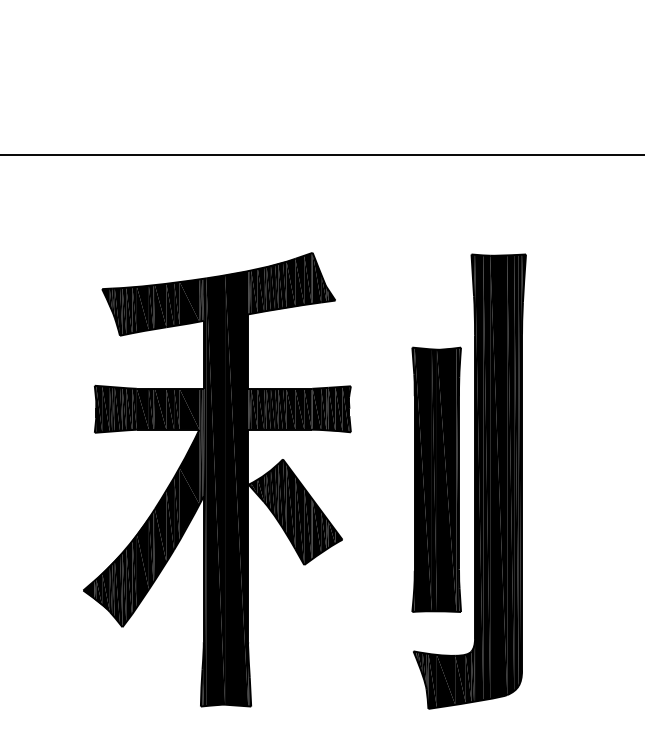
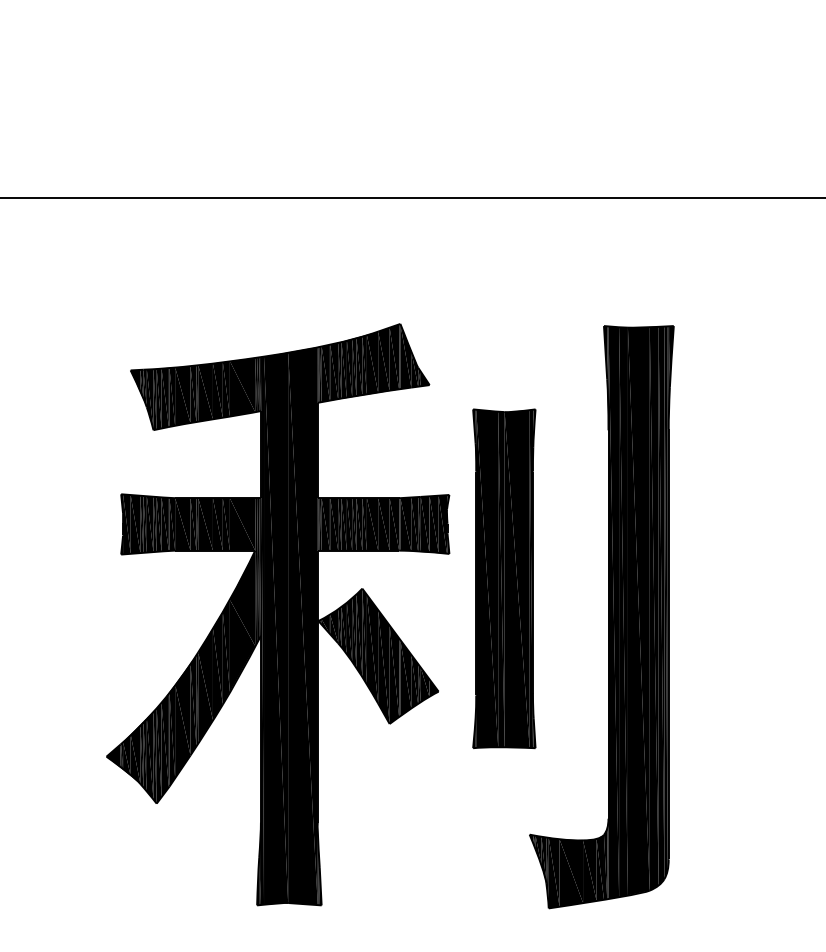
part: (436, 479) -> (504, 578), moved

